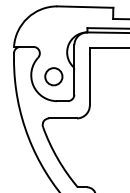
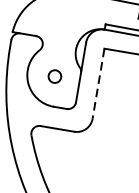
circle: (53, 76) -> (54, 76), size x0.6
line: (89, 76) -> (98, 83), solid -> dashed

